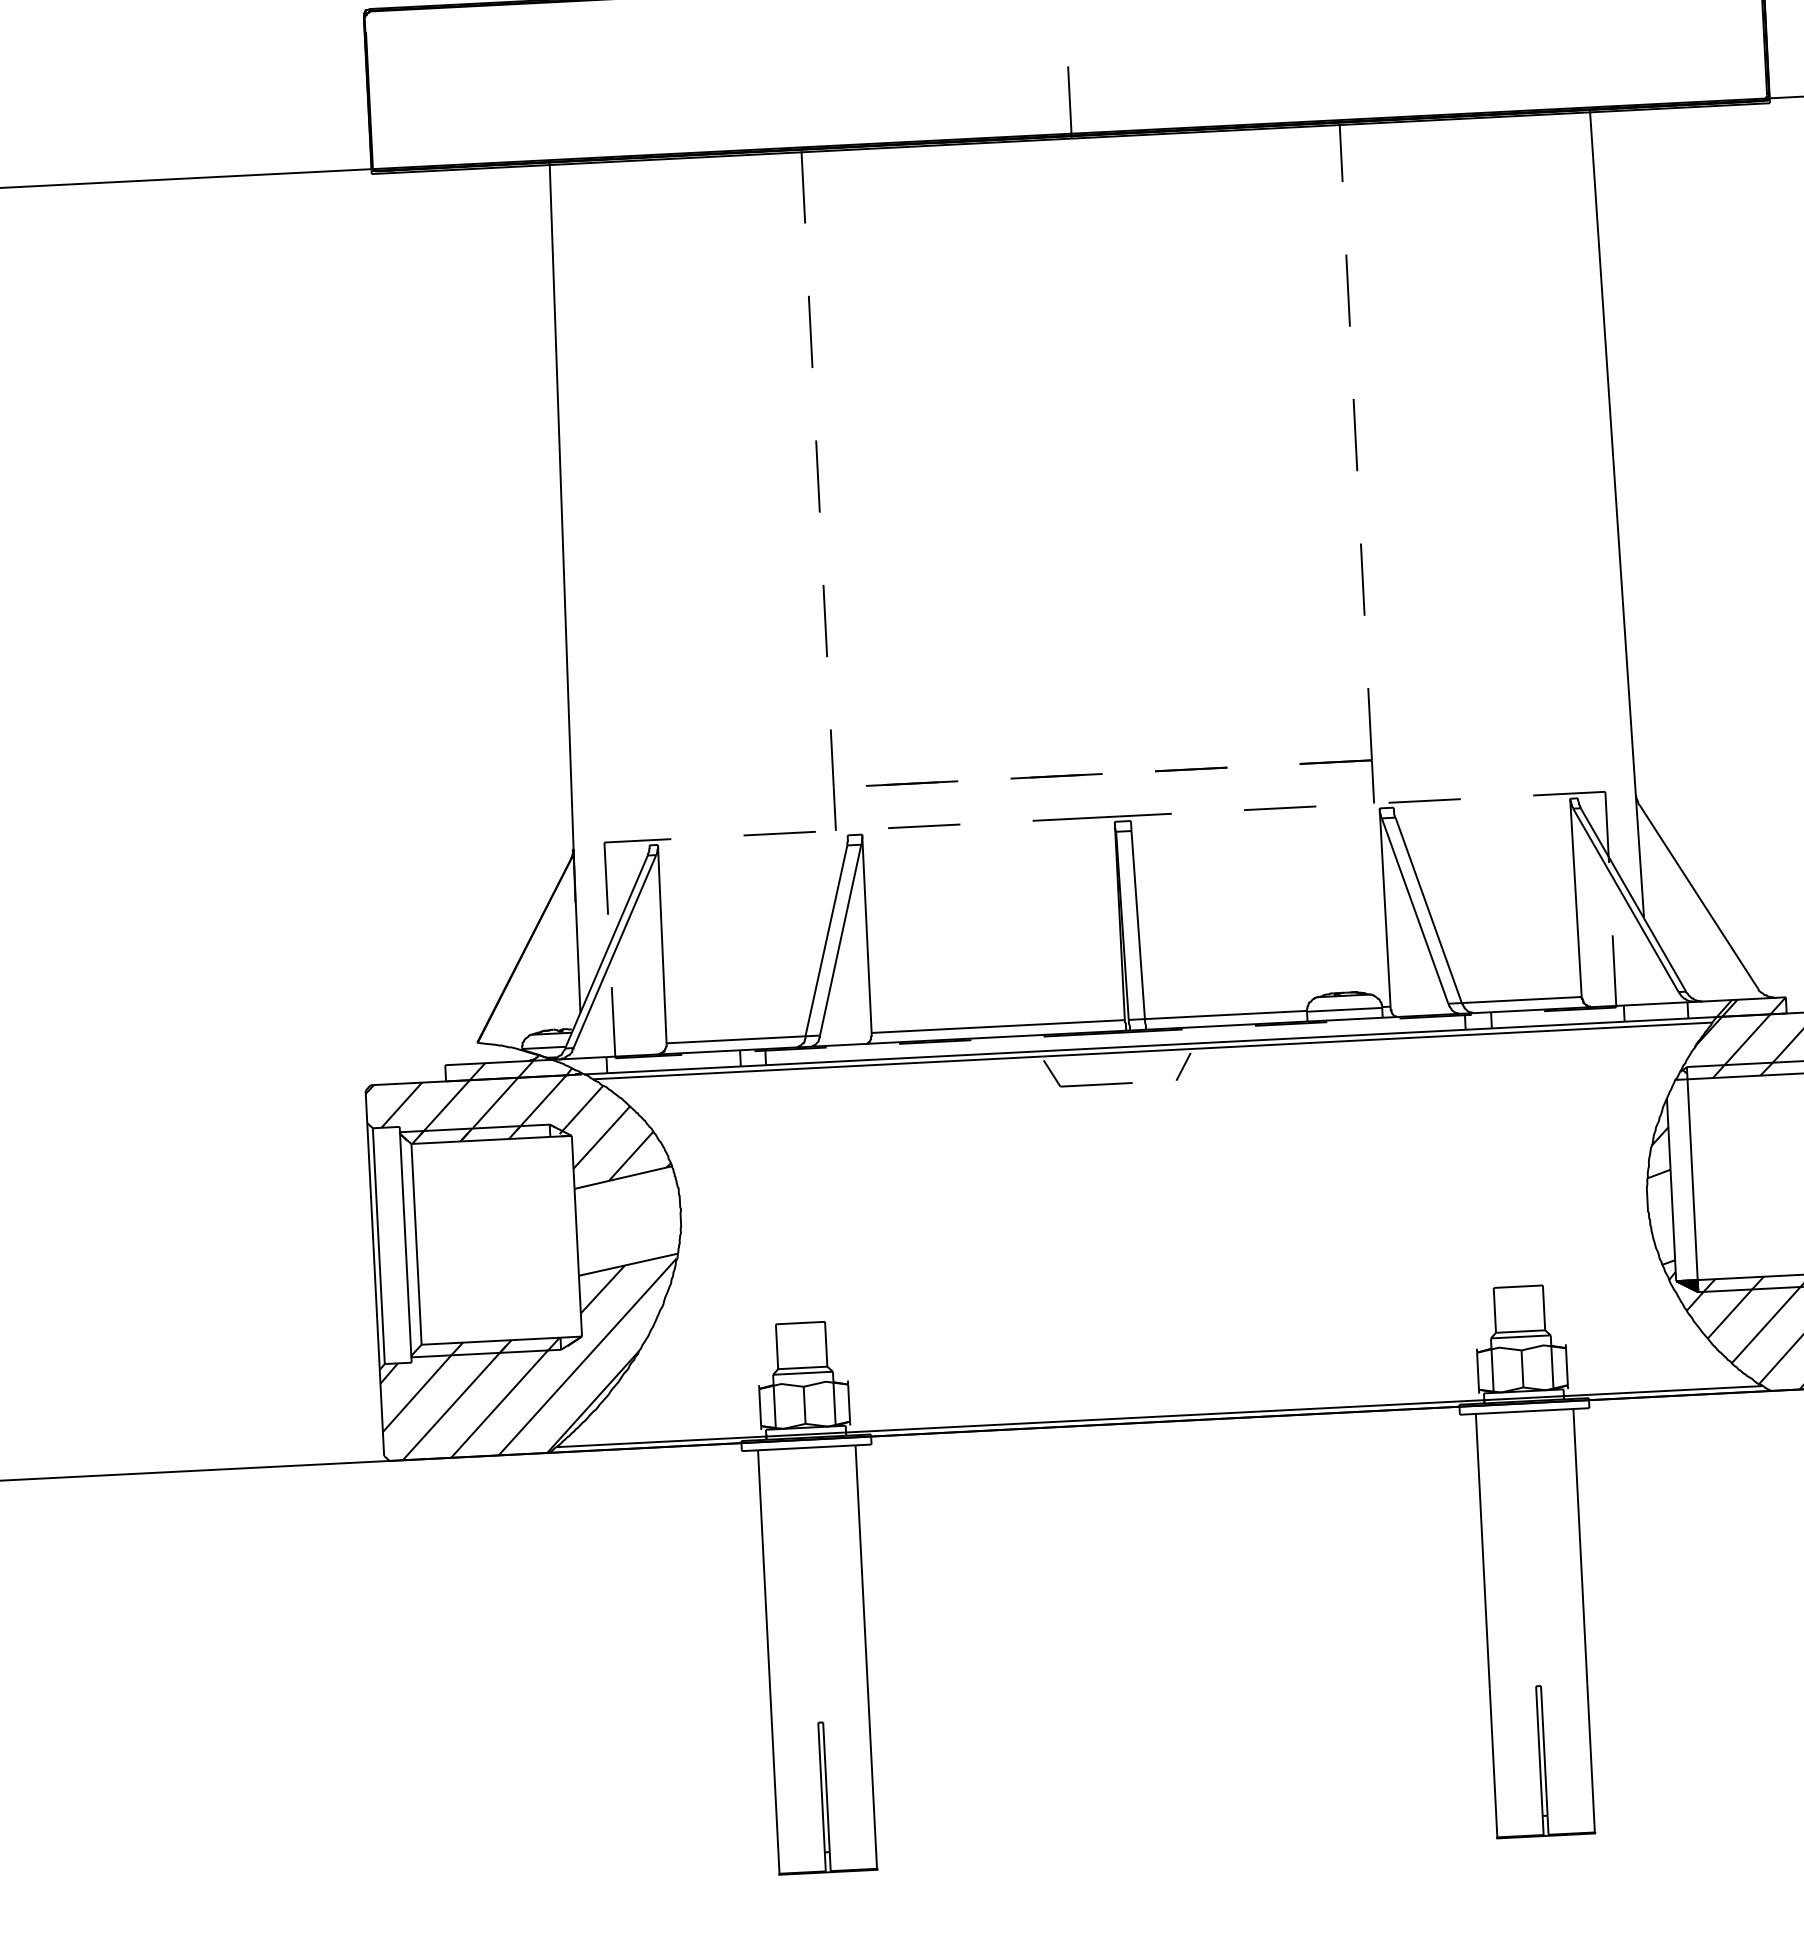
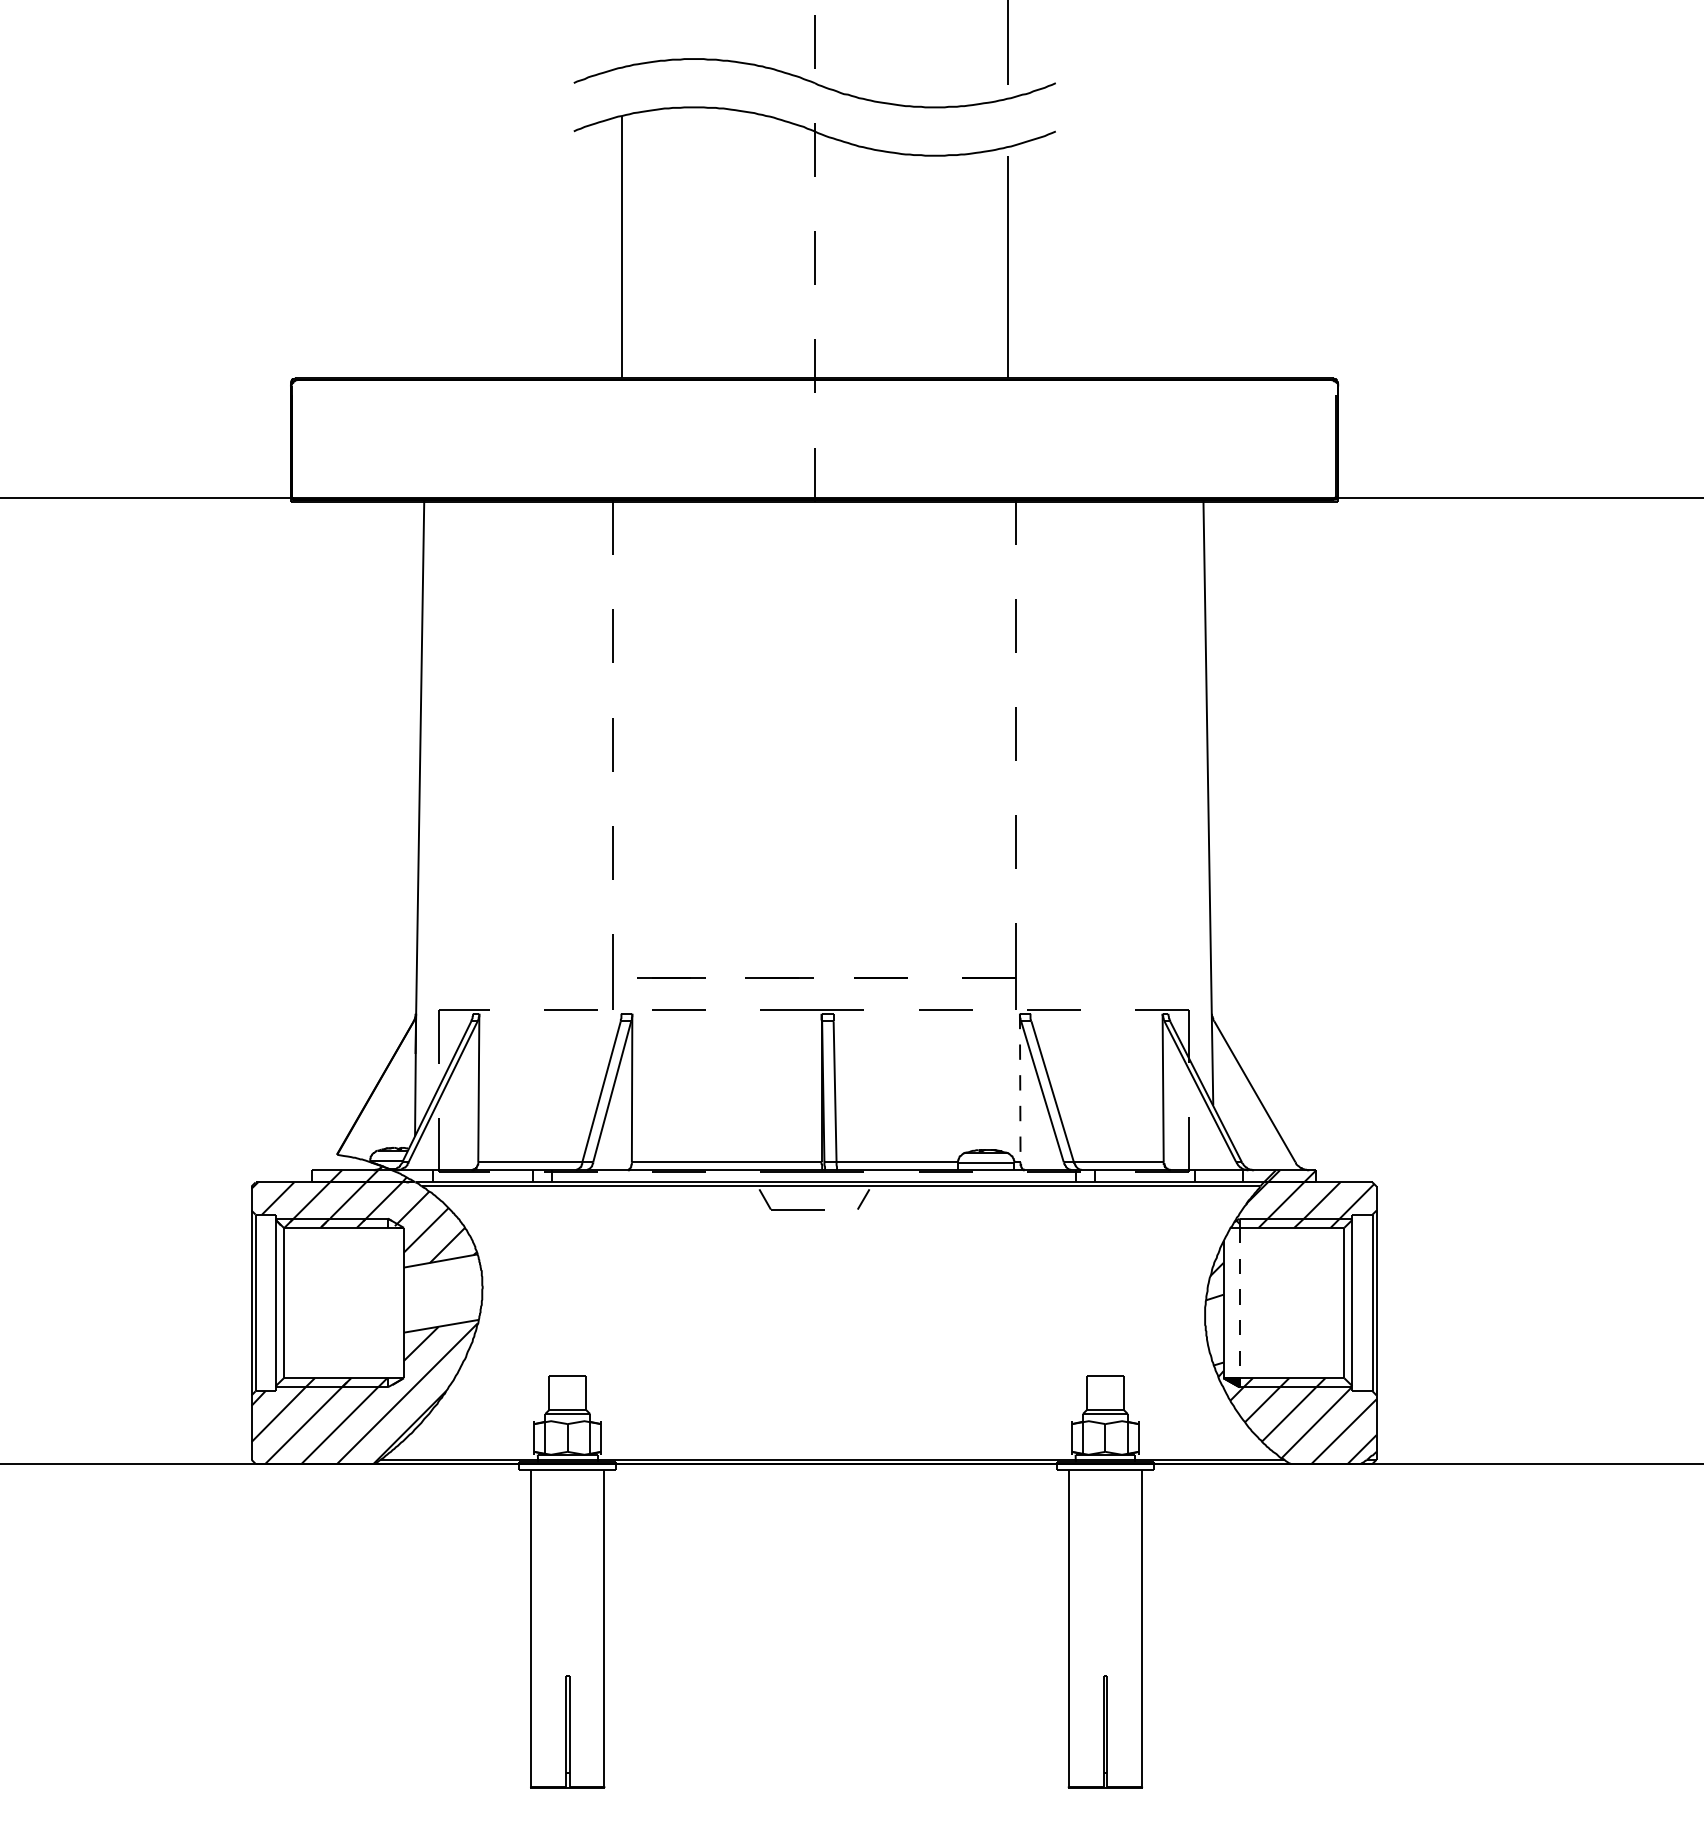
line: (1385, 908) -> (1020, 1088), solid -> dashed
line: (1692, 1180) -> (1239, 1303), solid -> dashed

